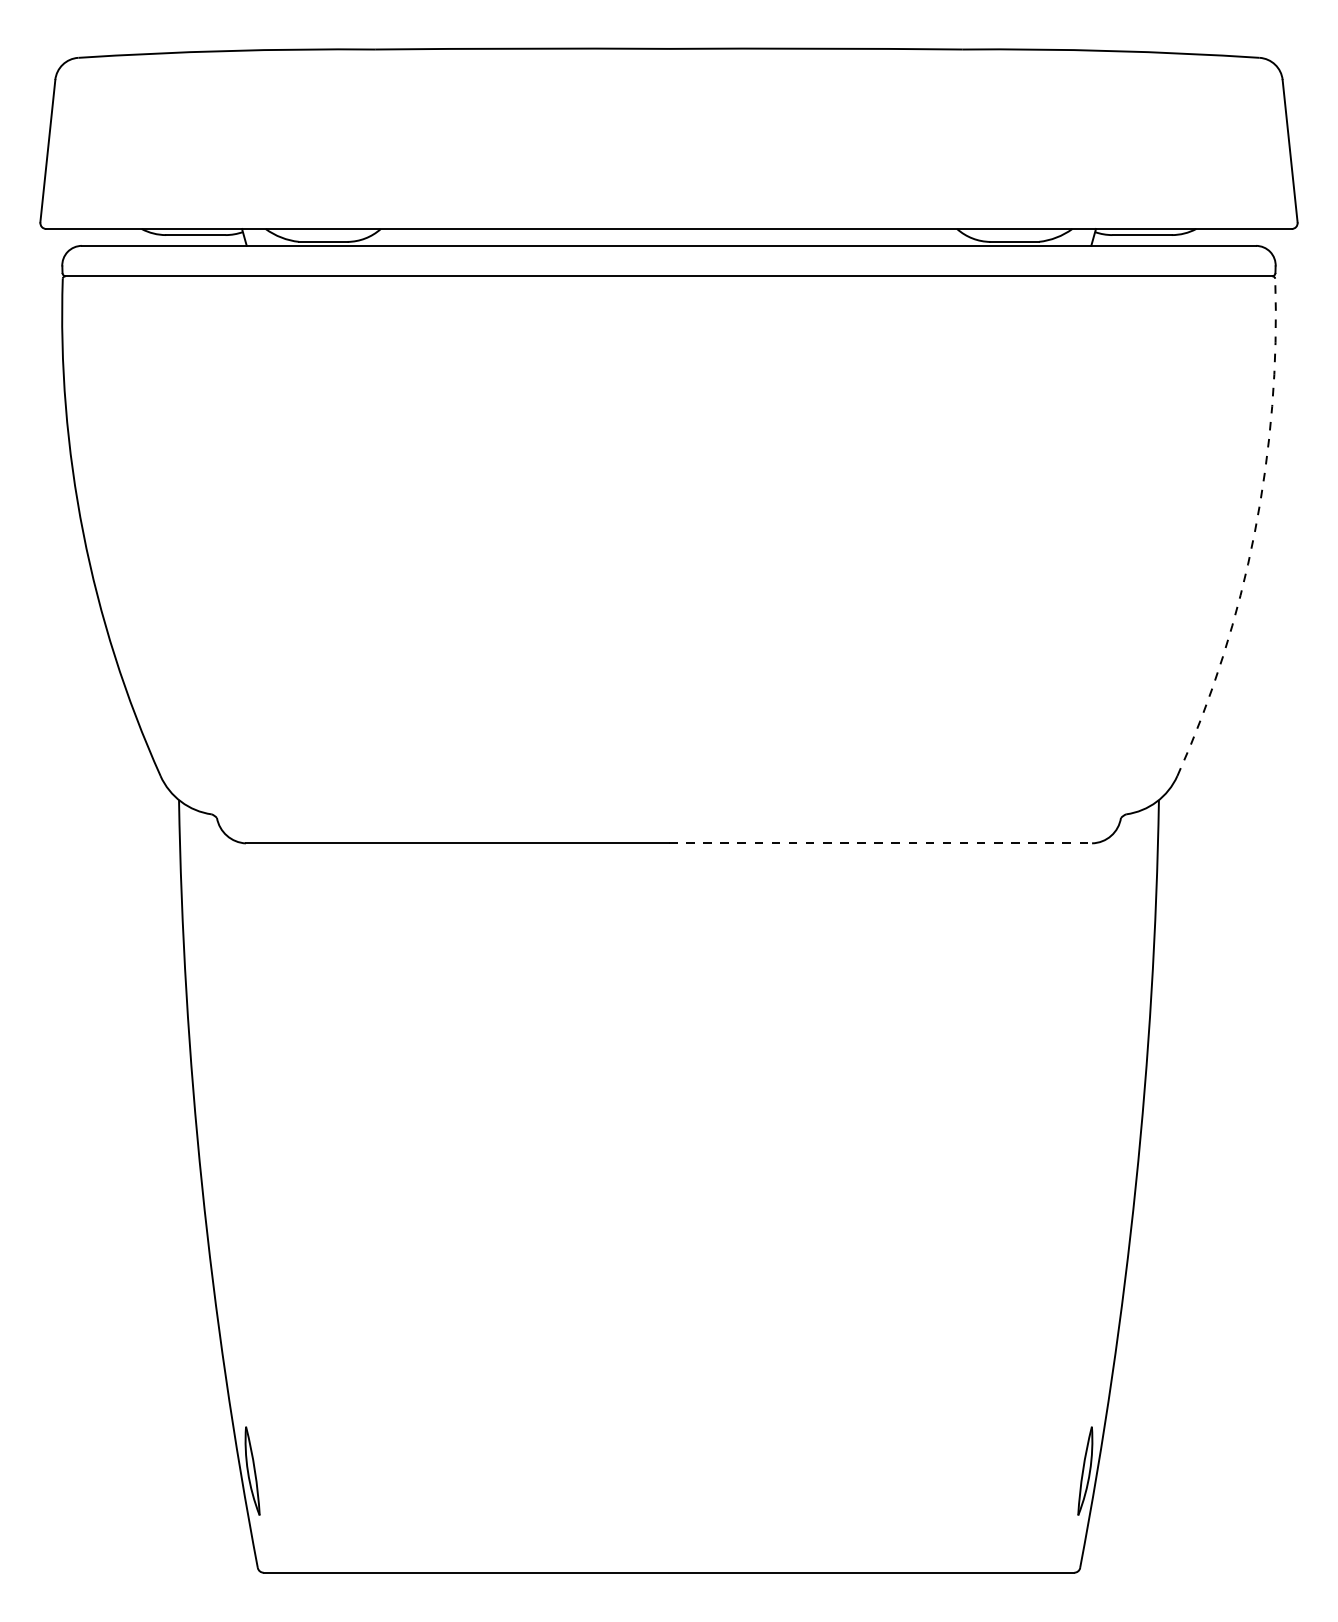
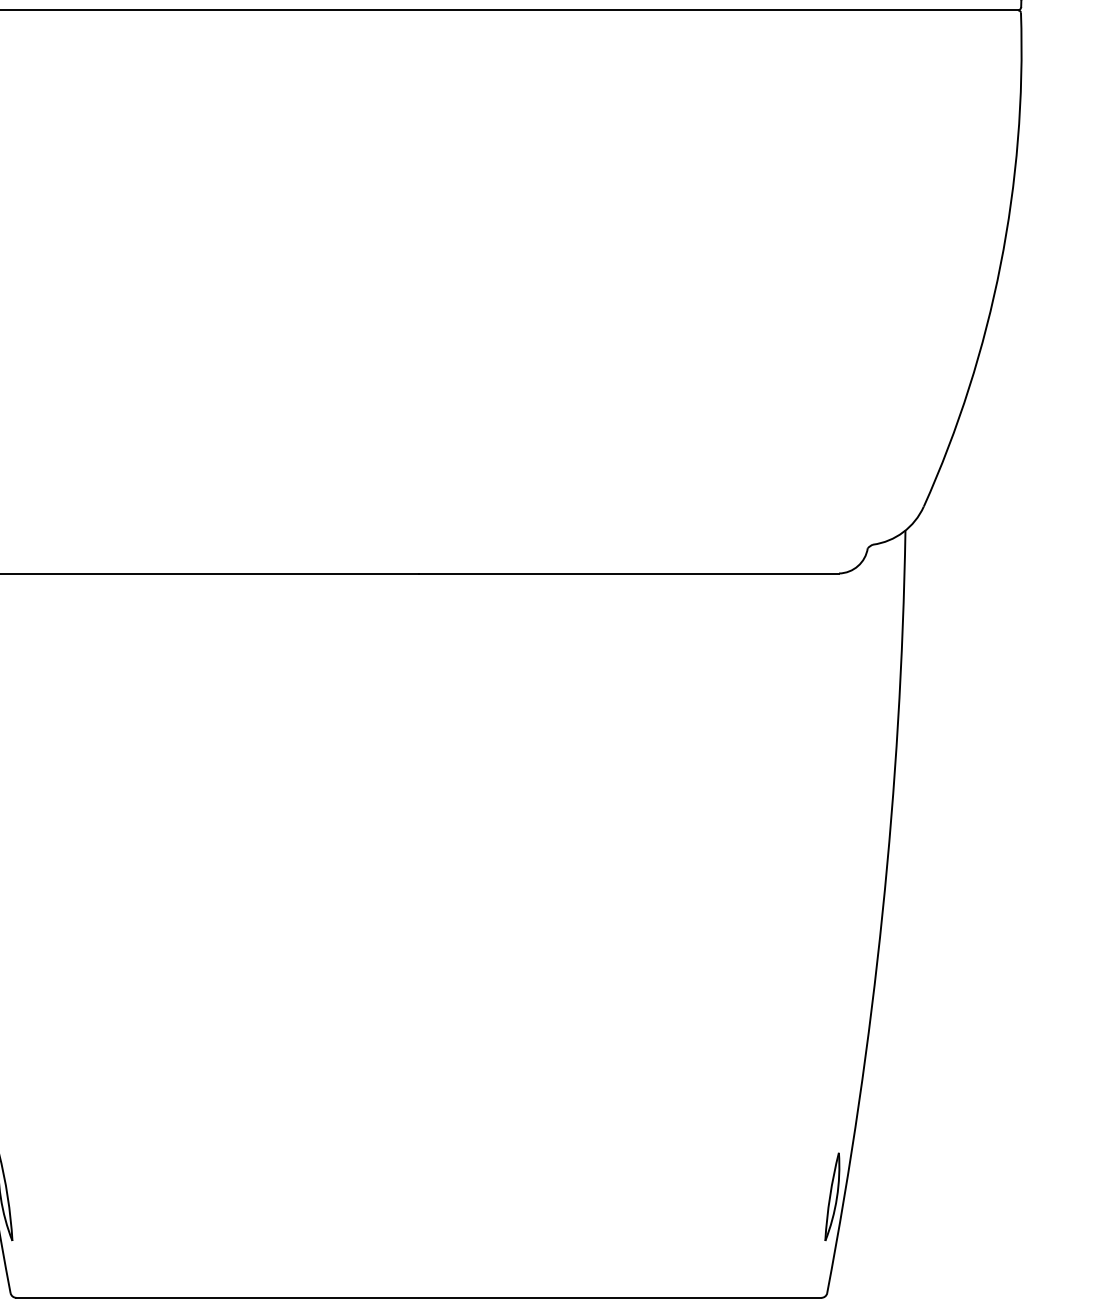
arc: (1254, 532) -> (1000, 264), dashed -> solid
line: (880, 843) -> (628, 573), dashed -> solid

